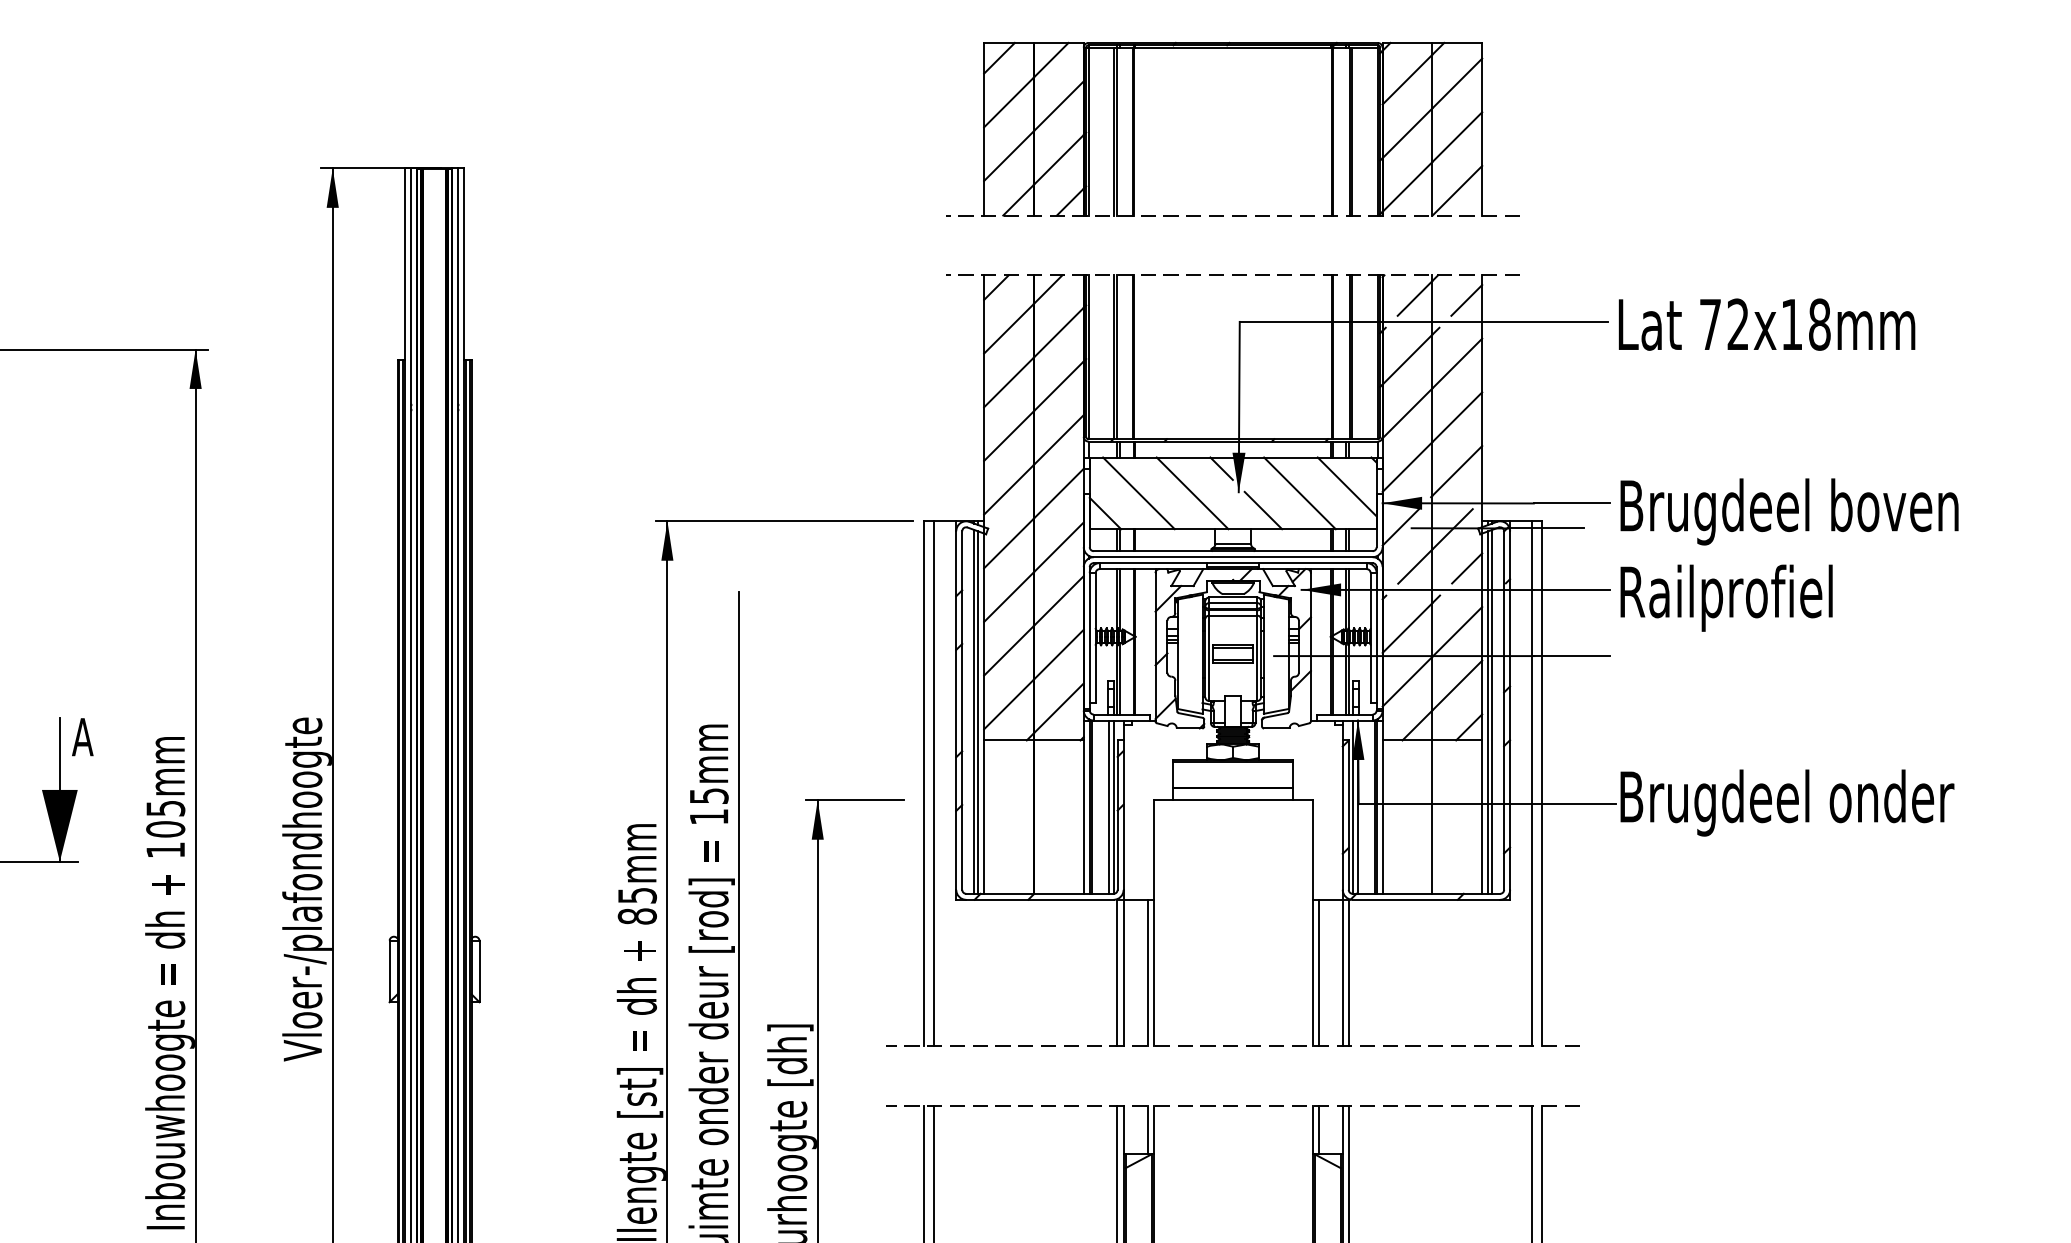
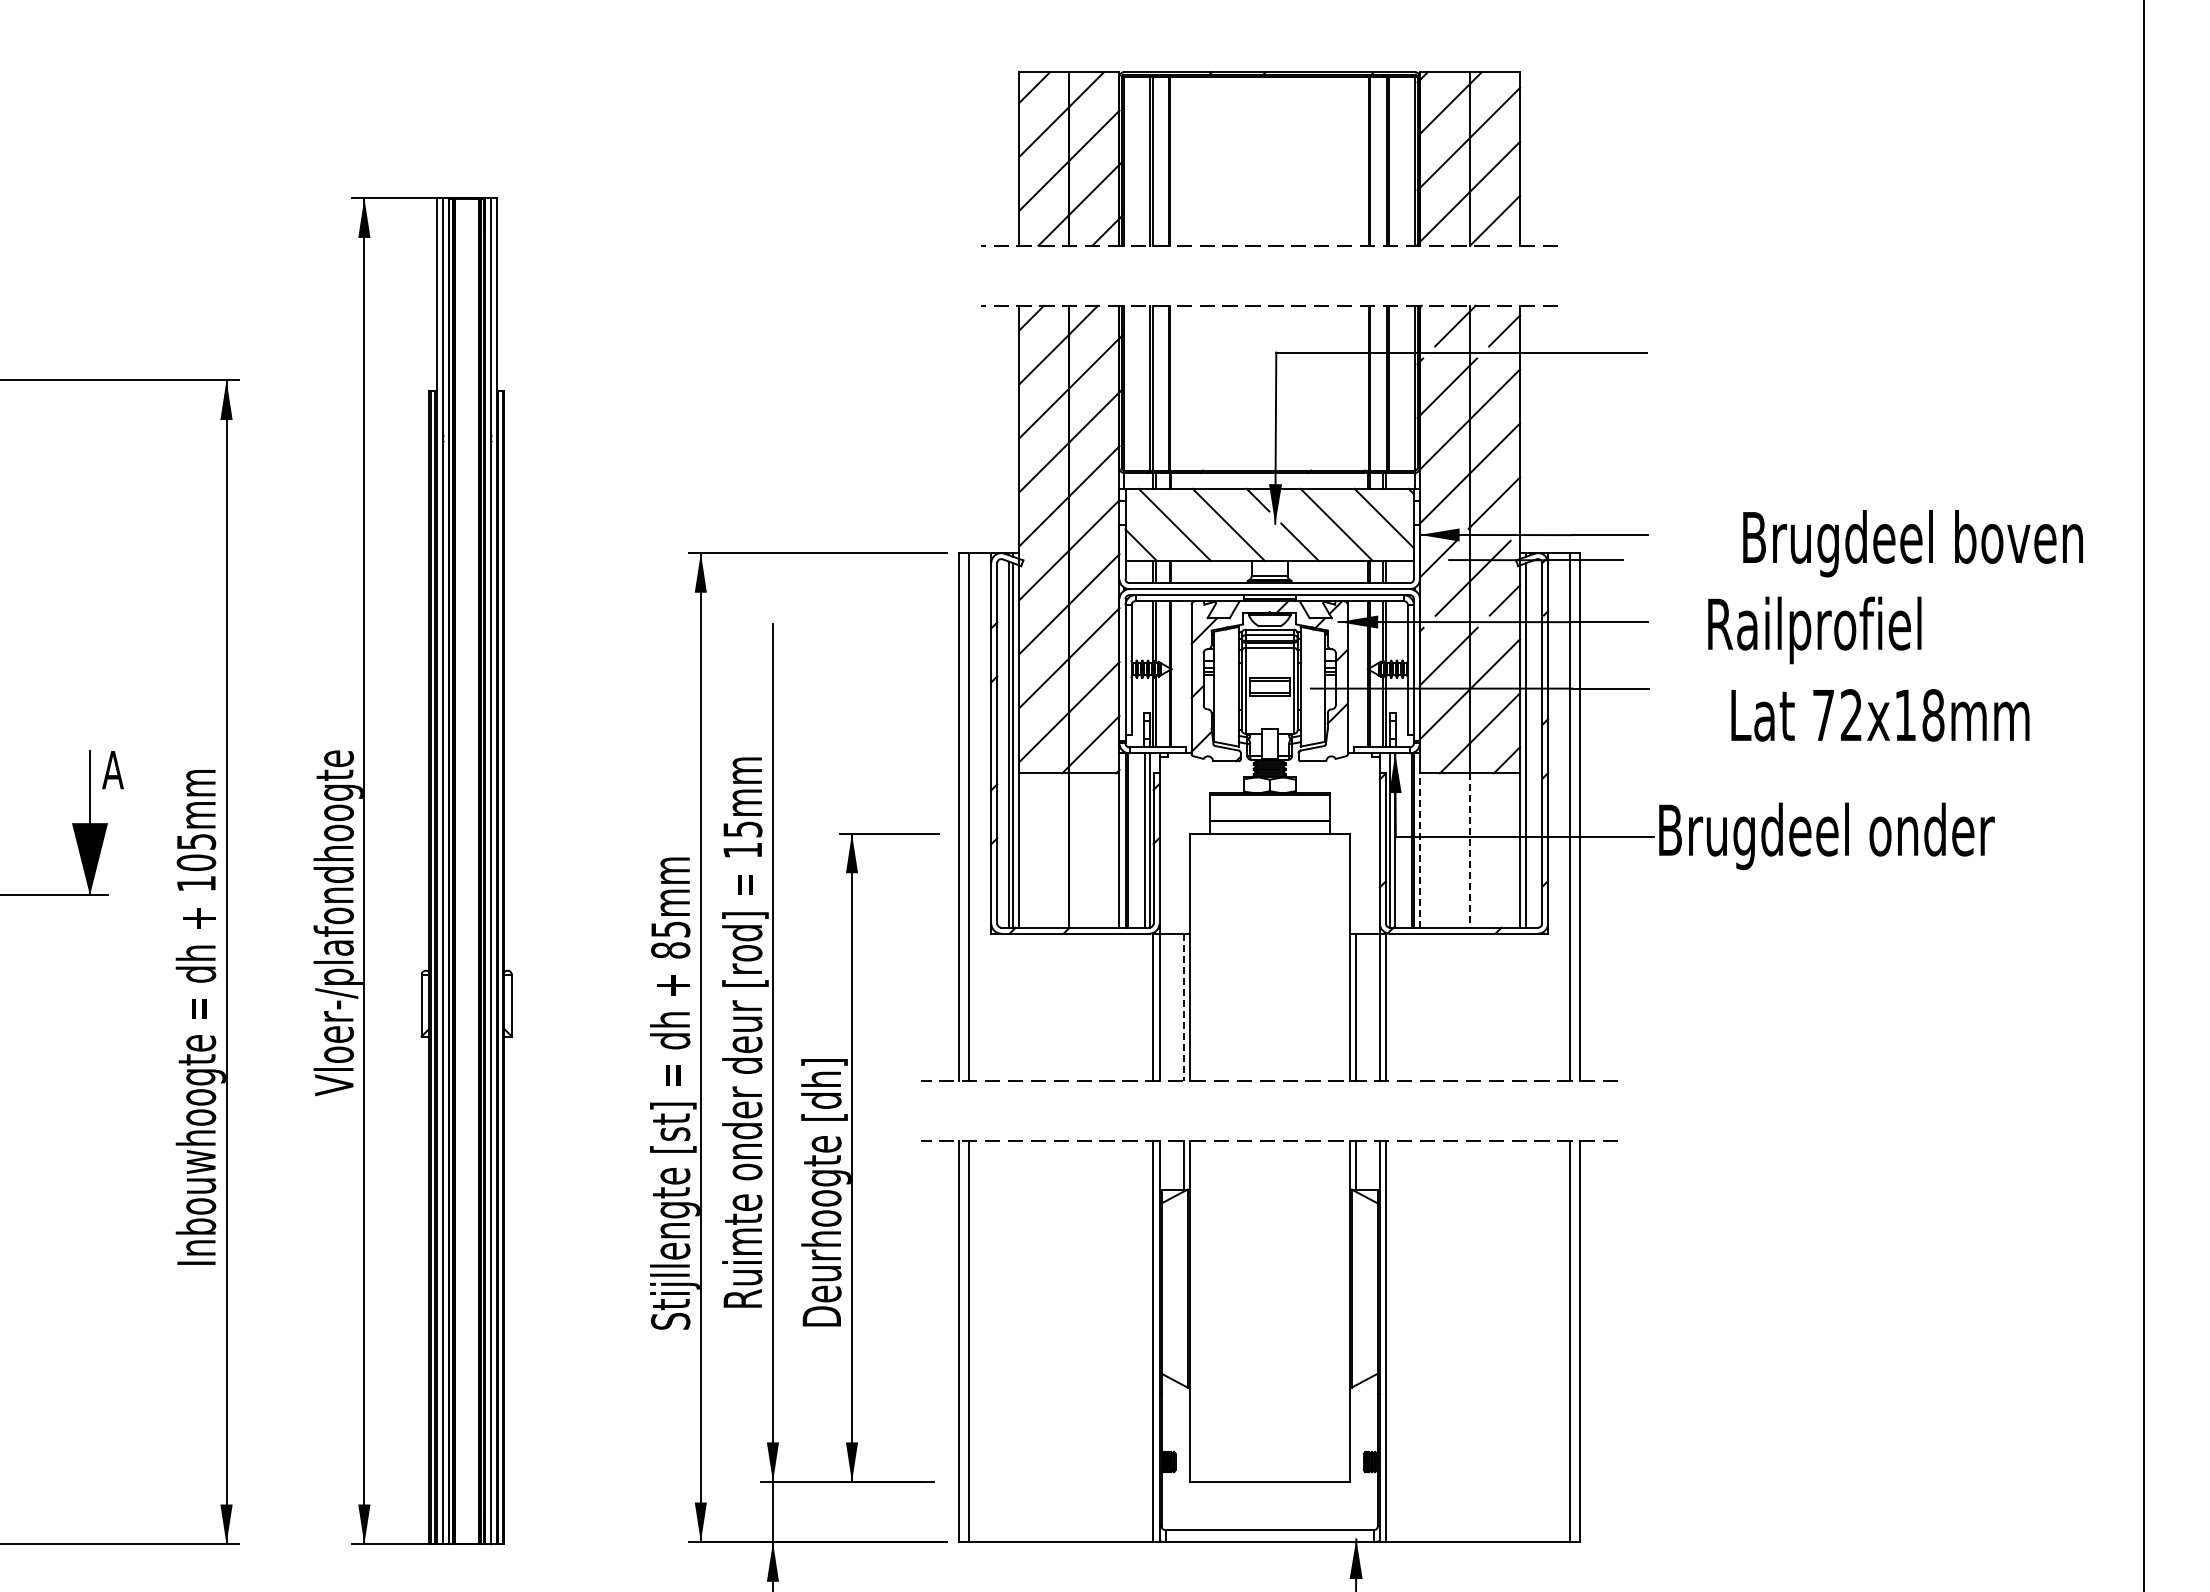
text: (1767, 324) -> (1880, 715), moved
text: (1788, 511) -> (1912, 543), moved
text: (1726, 598) -> (1814, 630), moved
line: (1492, 711) -> (1530, 744), removed
line: (1382, 817) -> (1419, 850), solid -> dashed
line: (1432, 818) -> (1470, 851), solid -> dashed
line: (1147, 973) -> (1183, 1007), solid -> dashed

